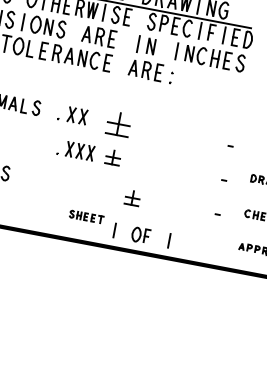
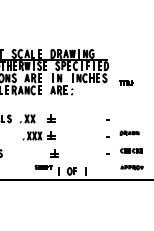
part: (120, 123) -> (51, 118), size x0.62
part: (132, 197) -> (54, 153), moved

